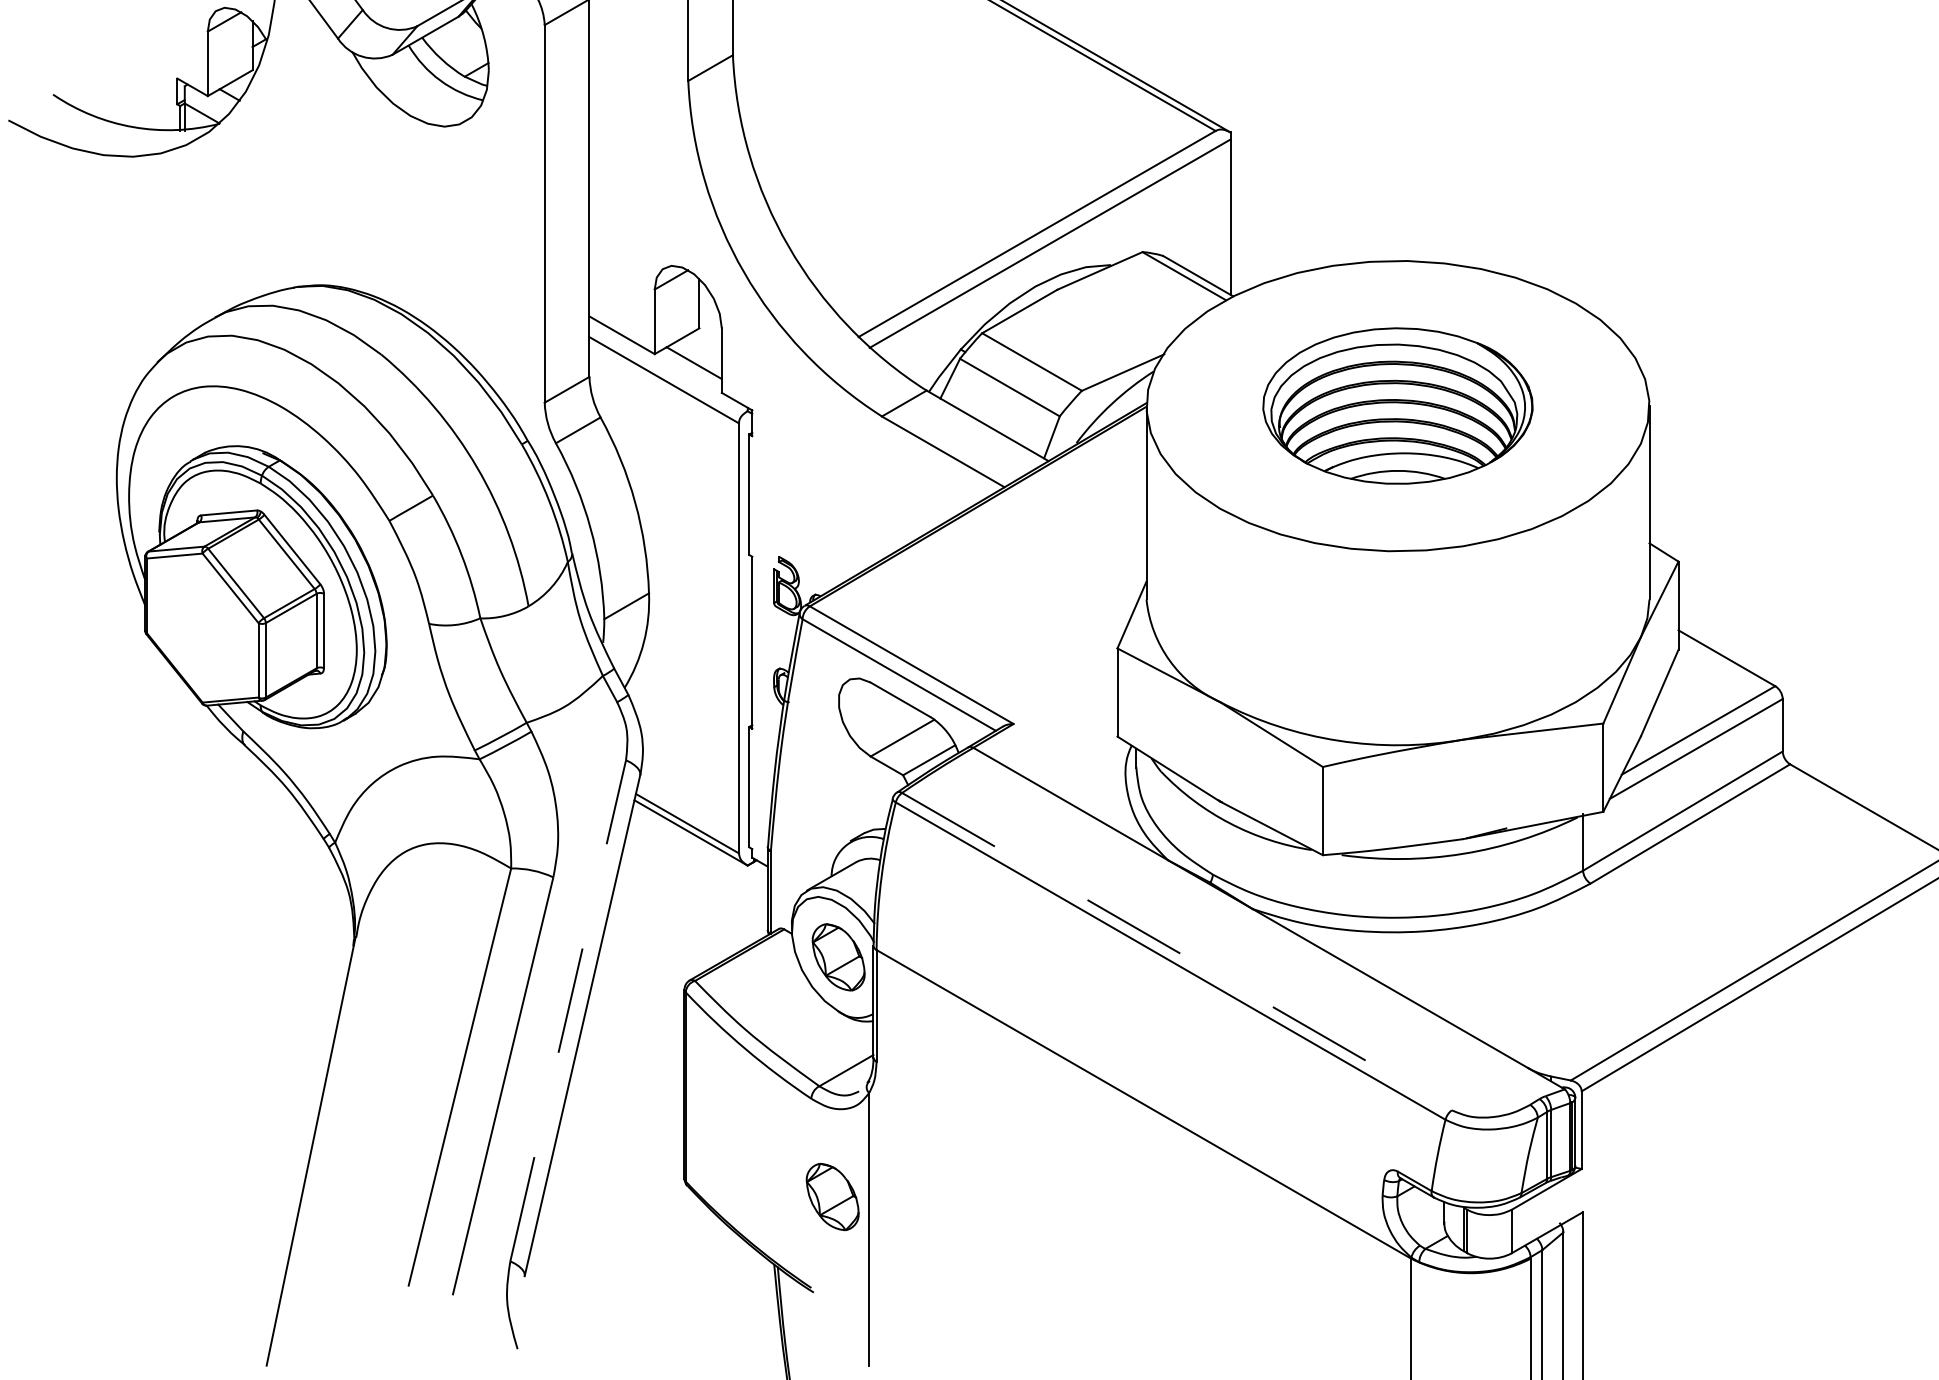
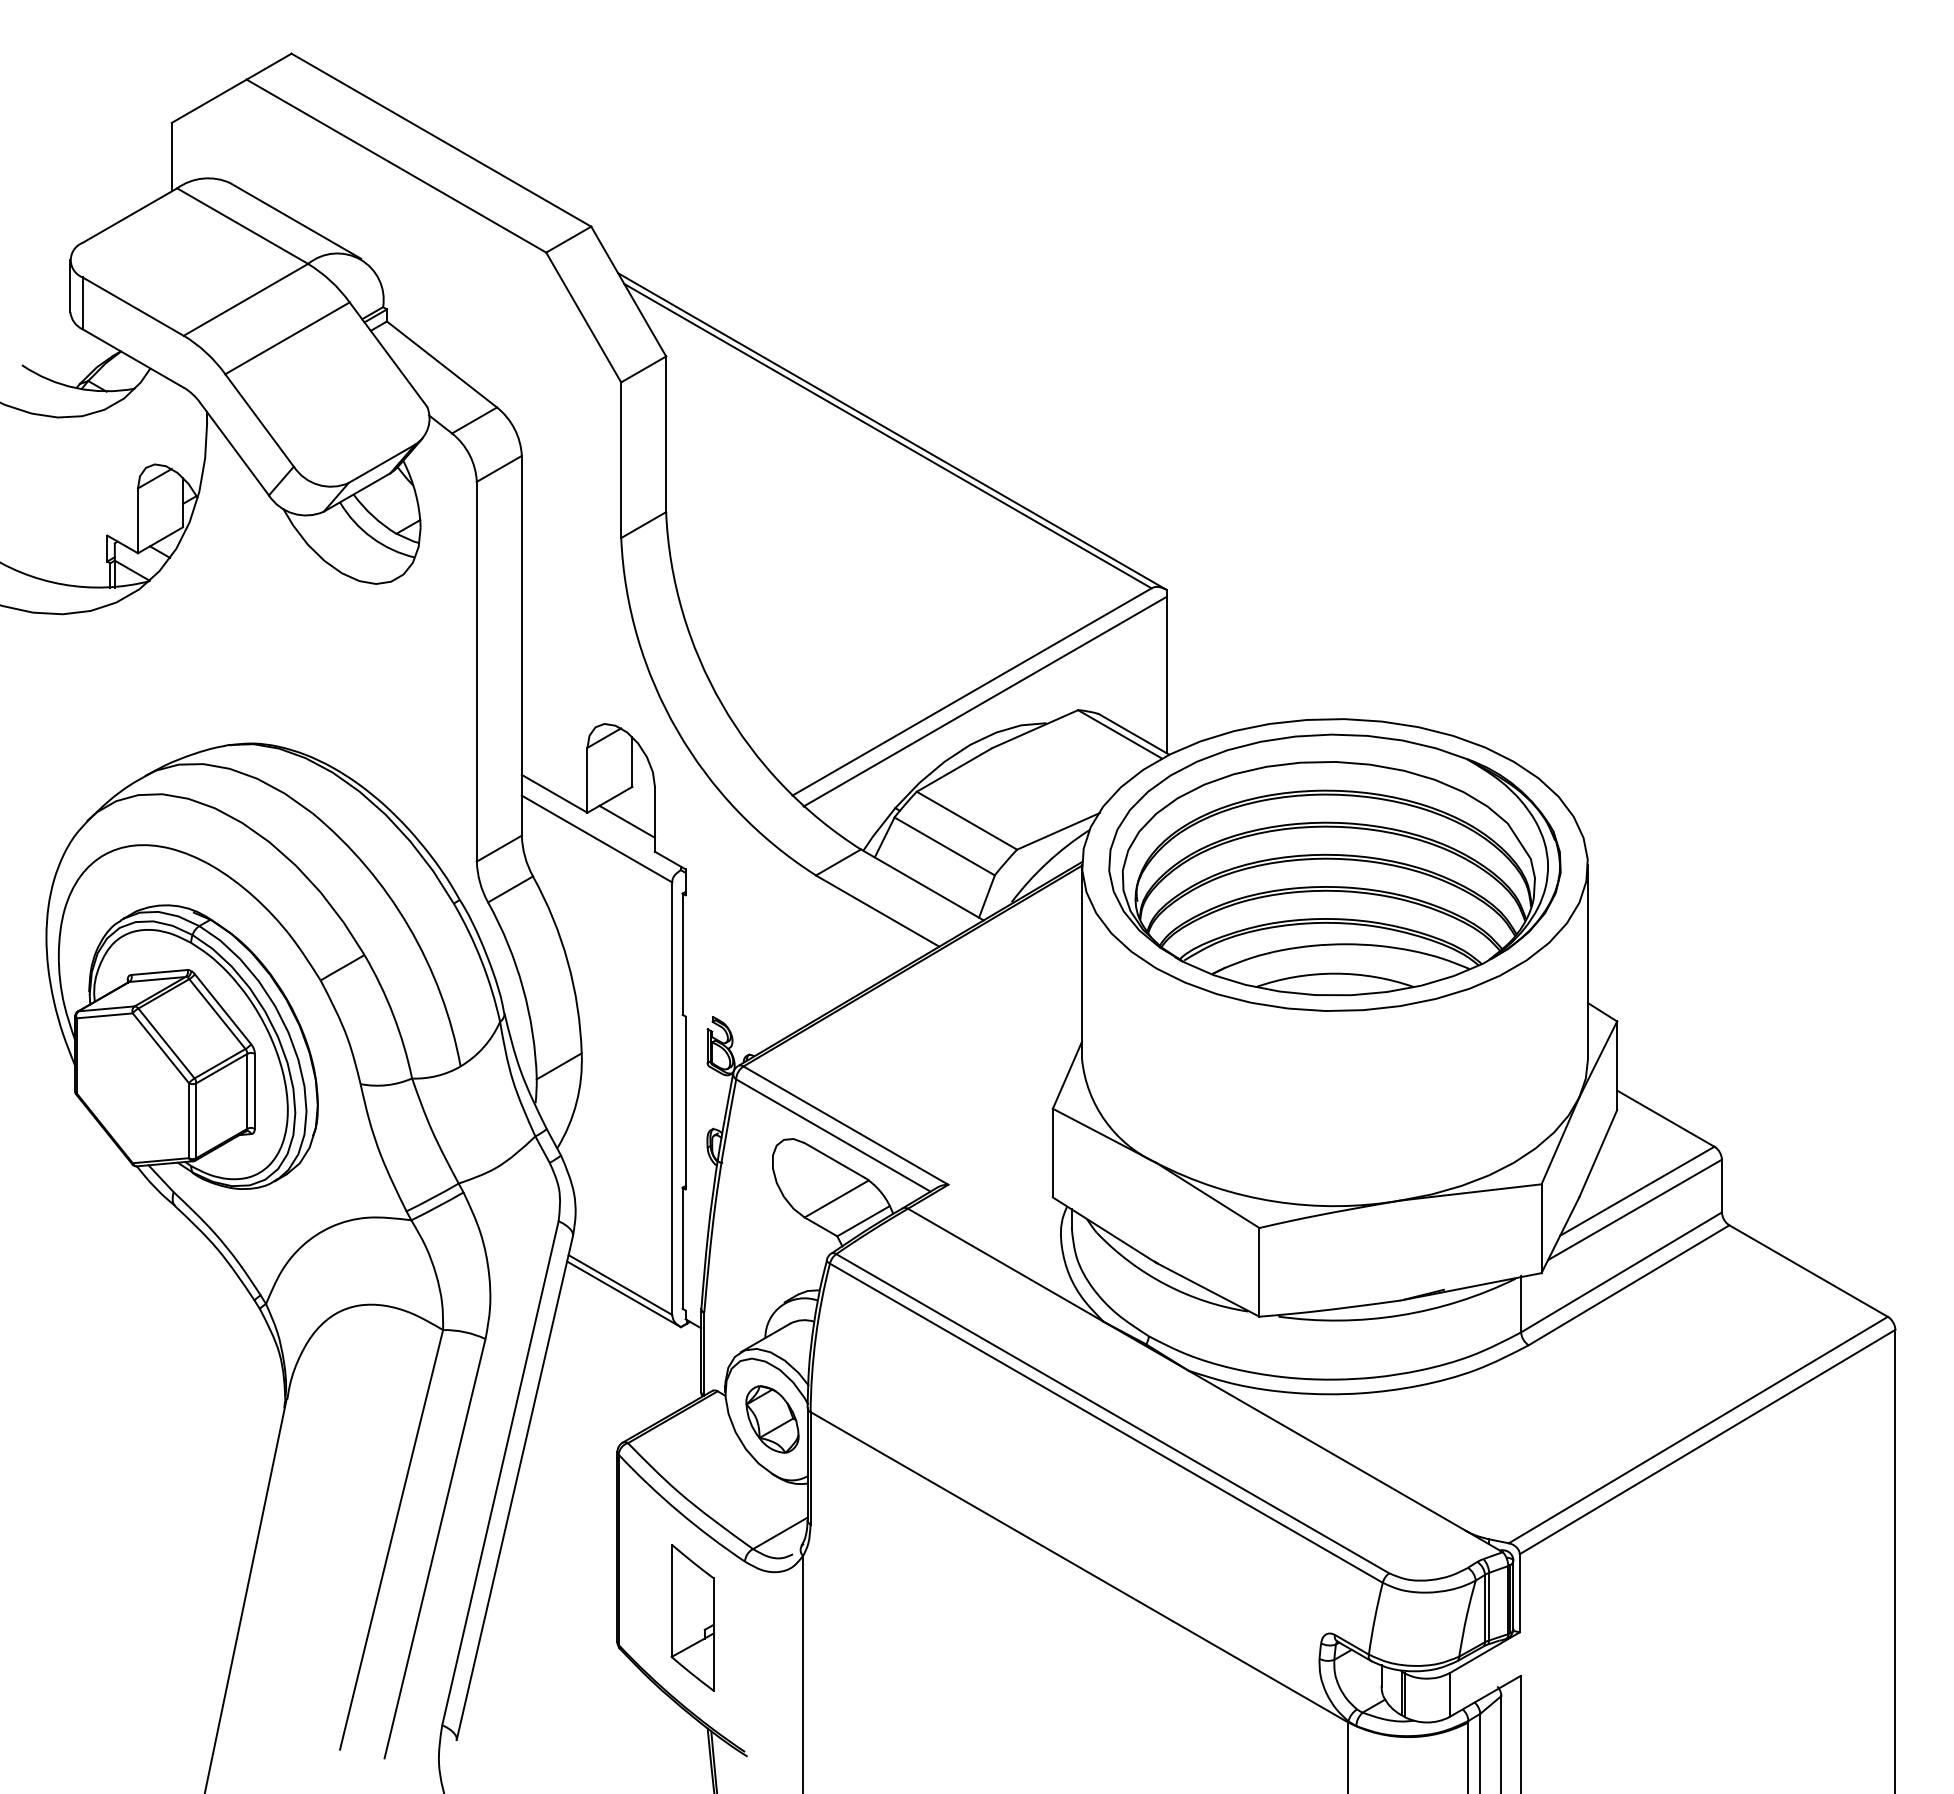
part: (1397, 405) -> (1334, 864), size x1.67
line: (1177, 952) -> (1113, 1414), dashed -> solid
line: (568, 1011) -> (500, 1473), dashed -> solid
part: (759, 1154) -> (692, 1617), added
part: (832, 1197) -> (766, 1660), removed

